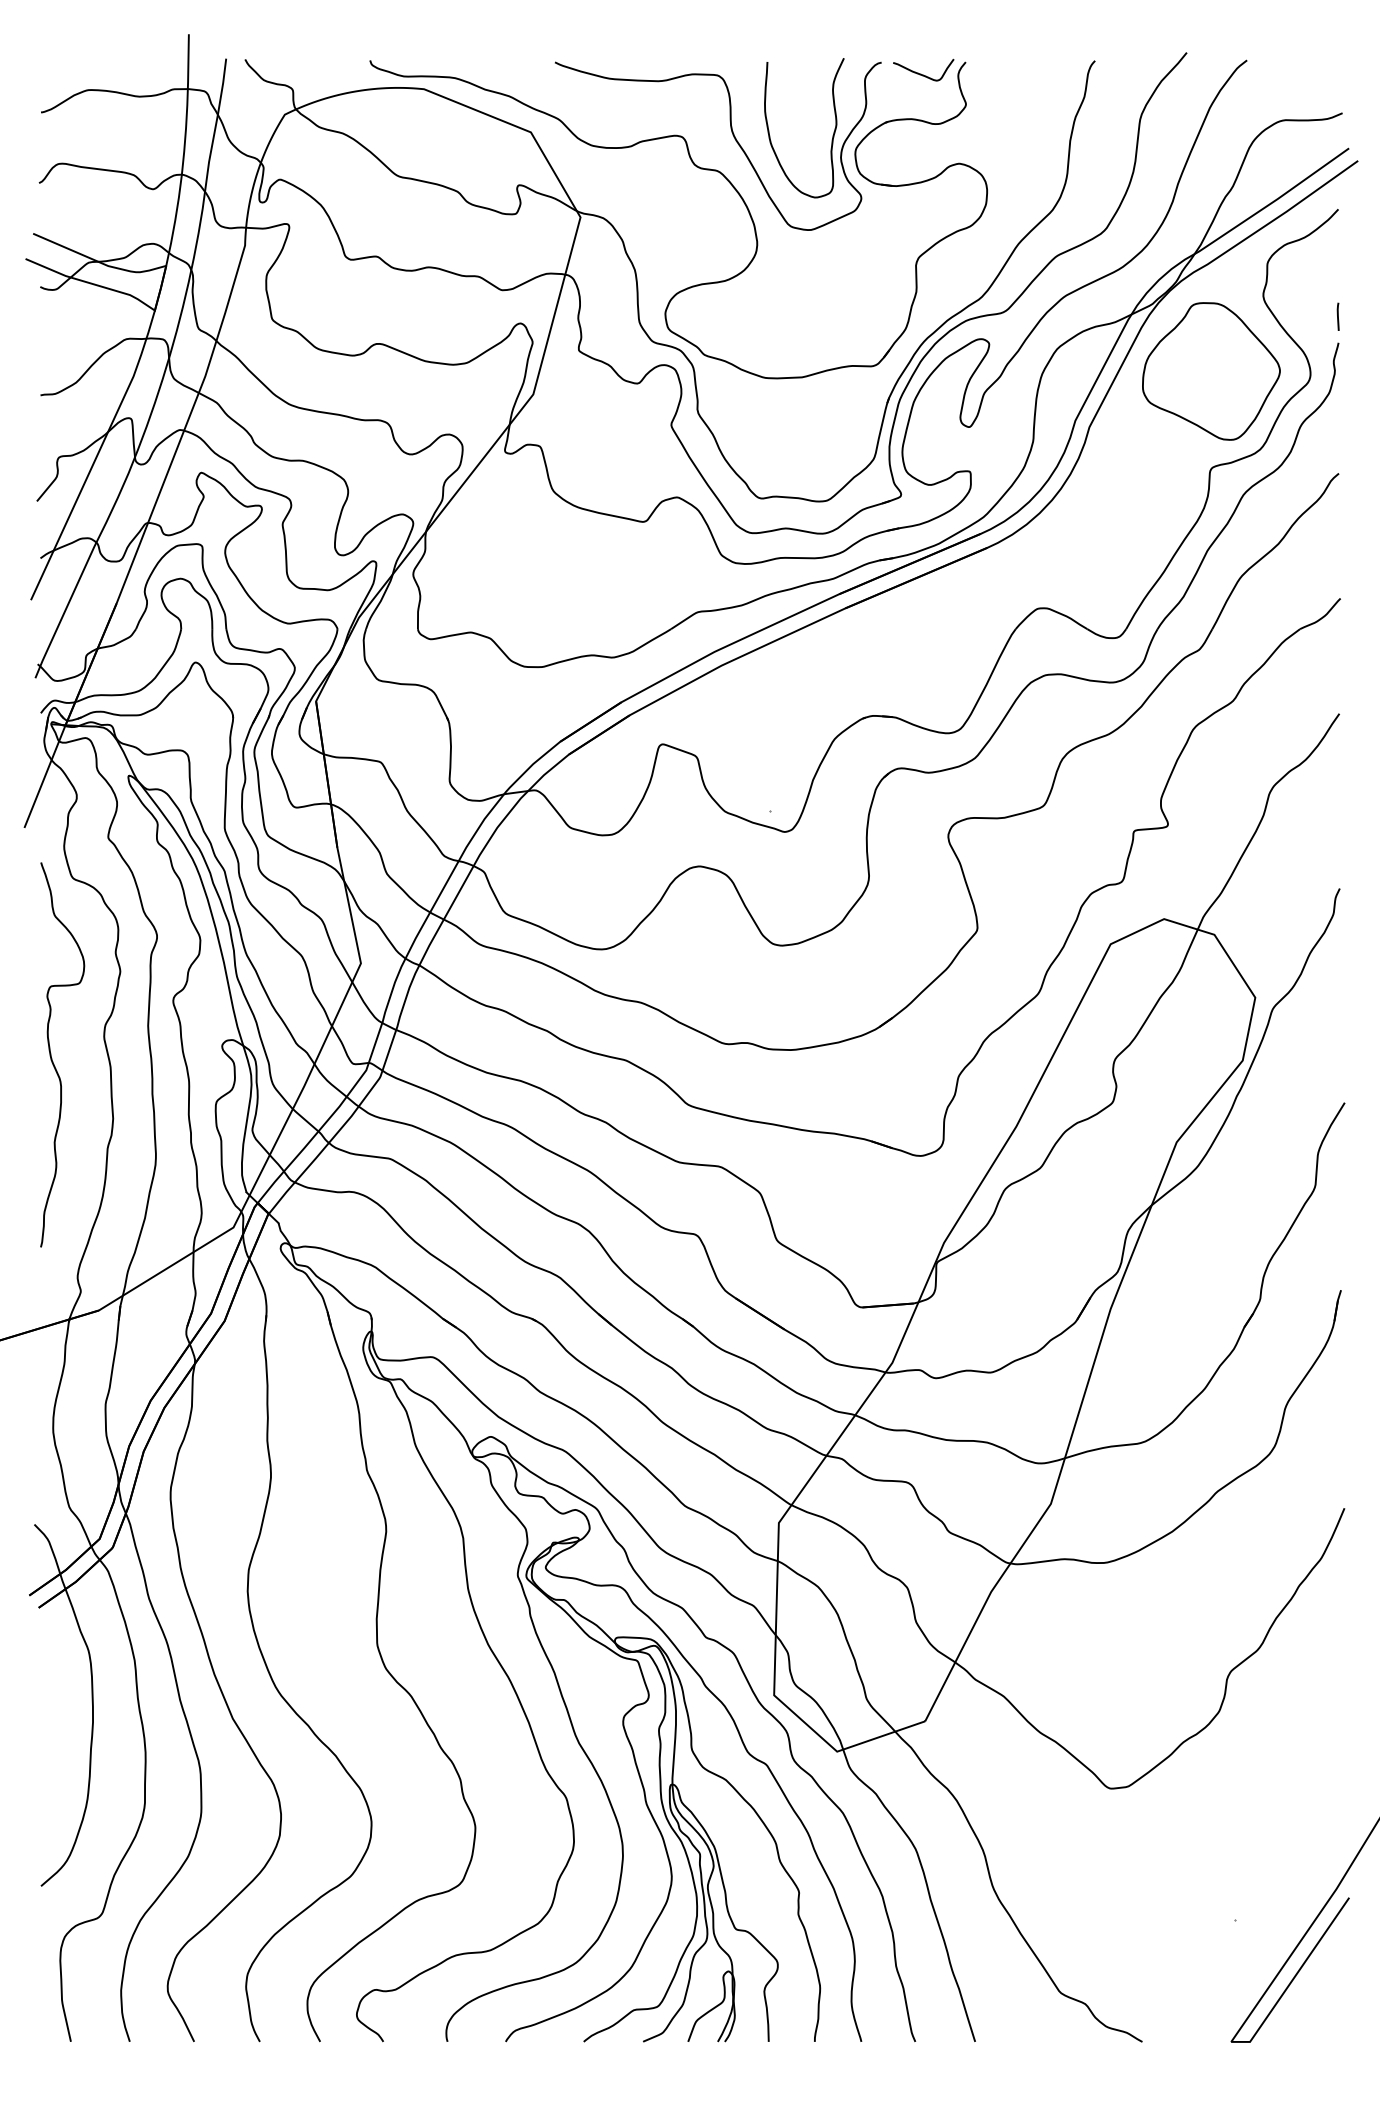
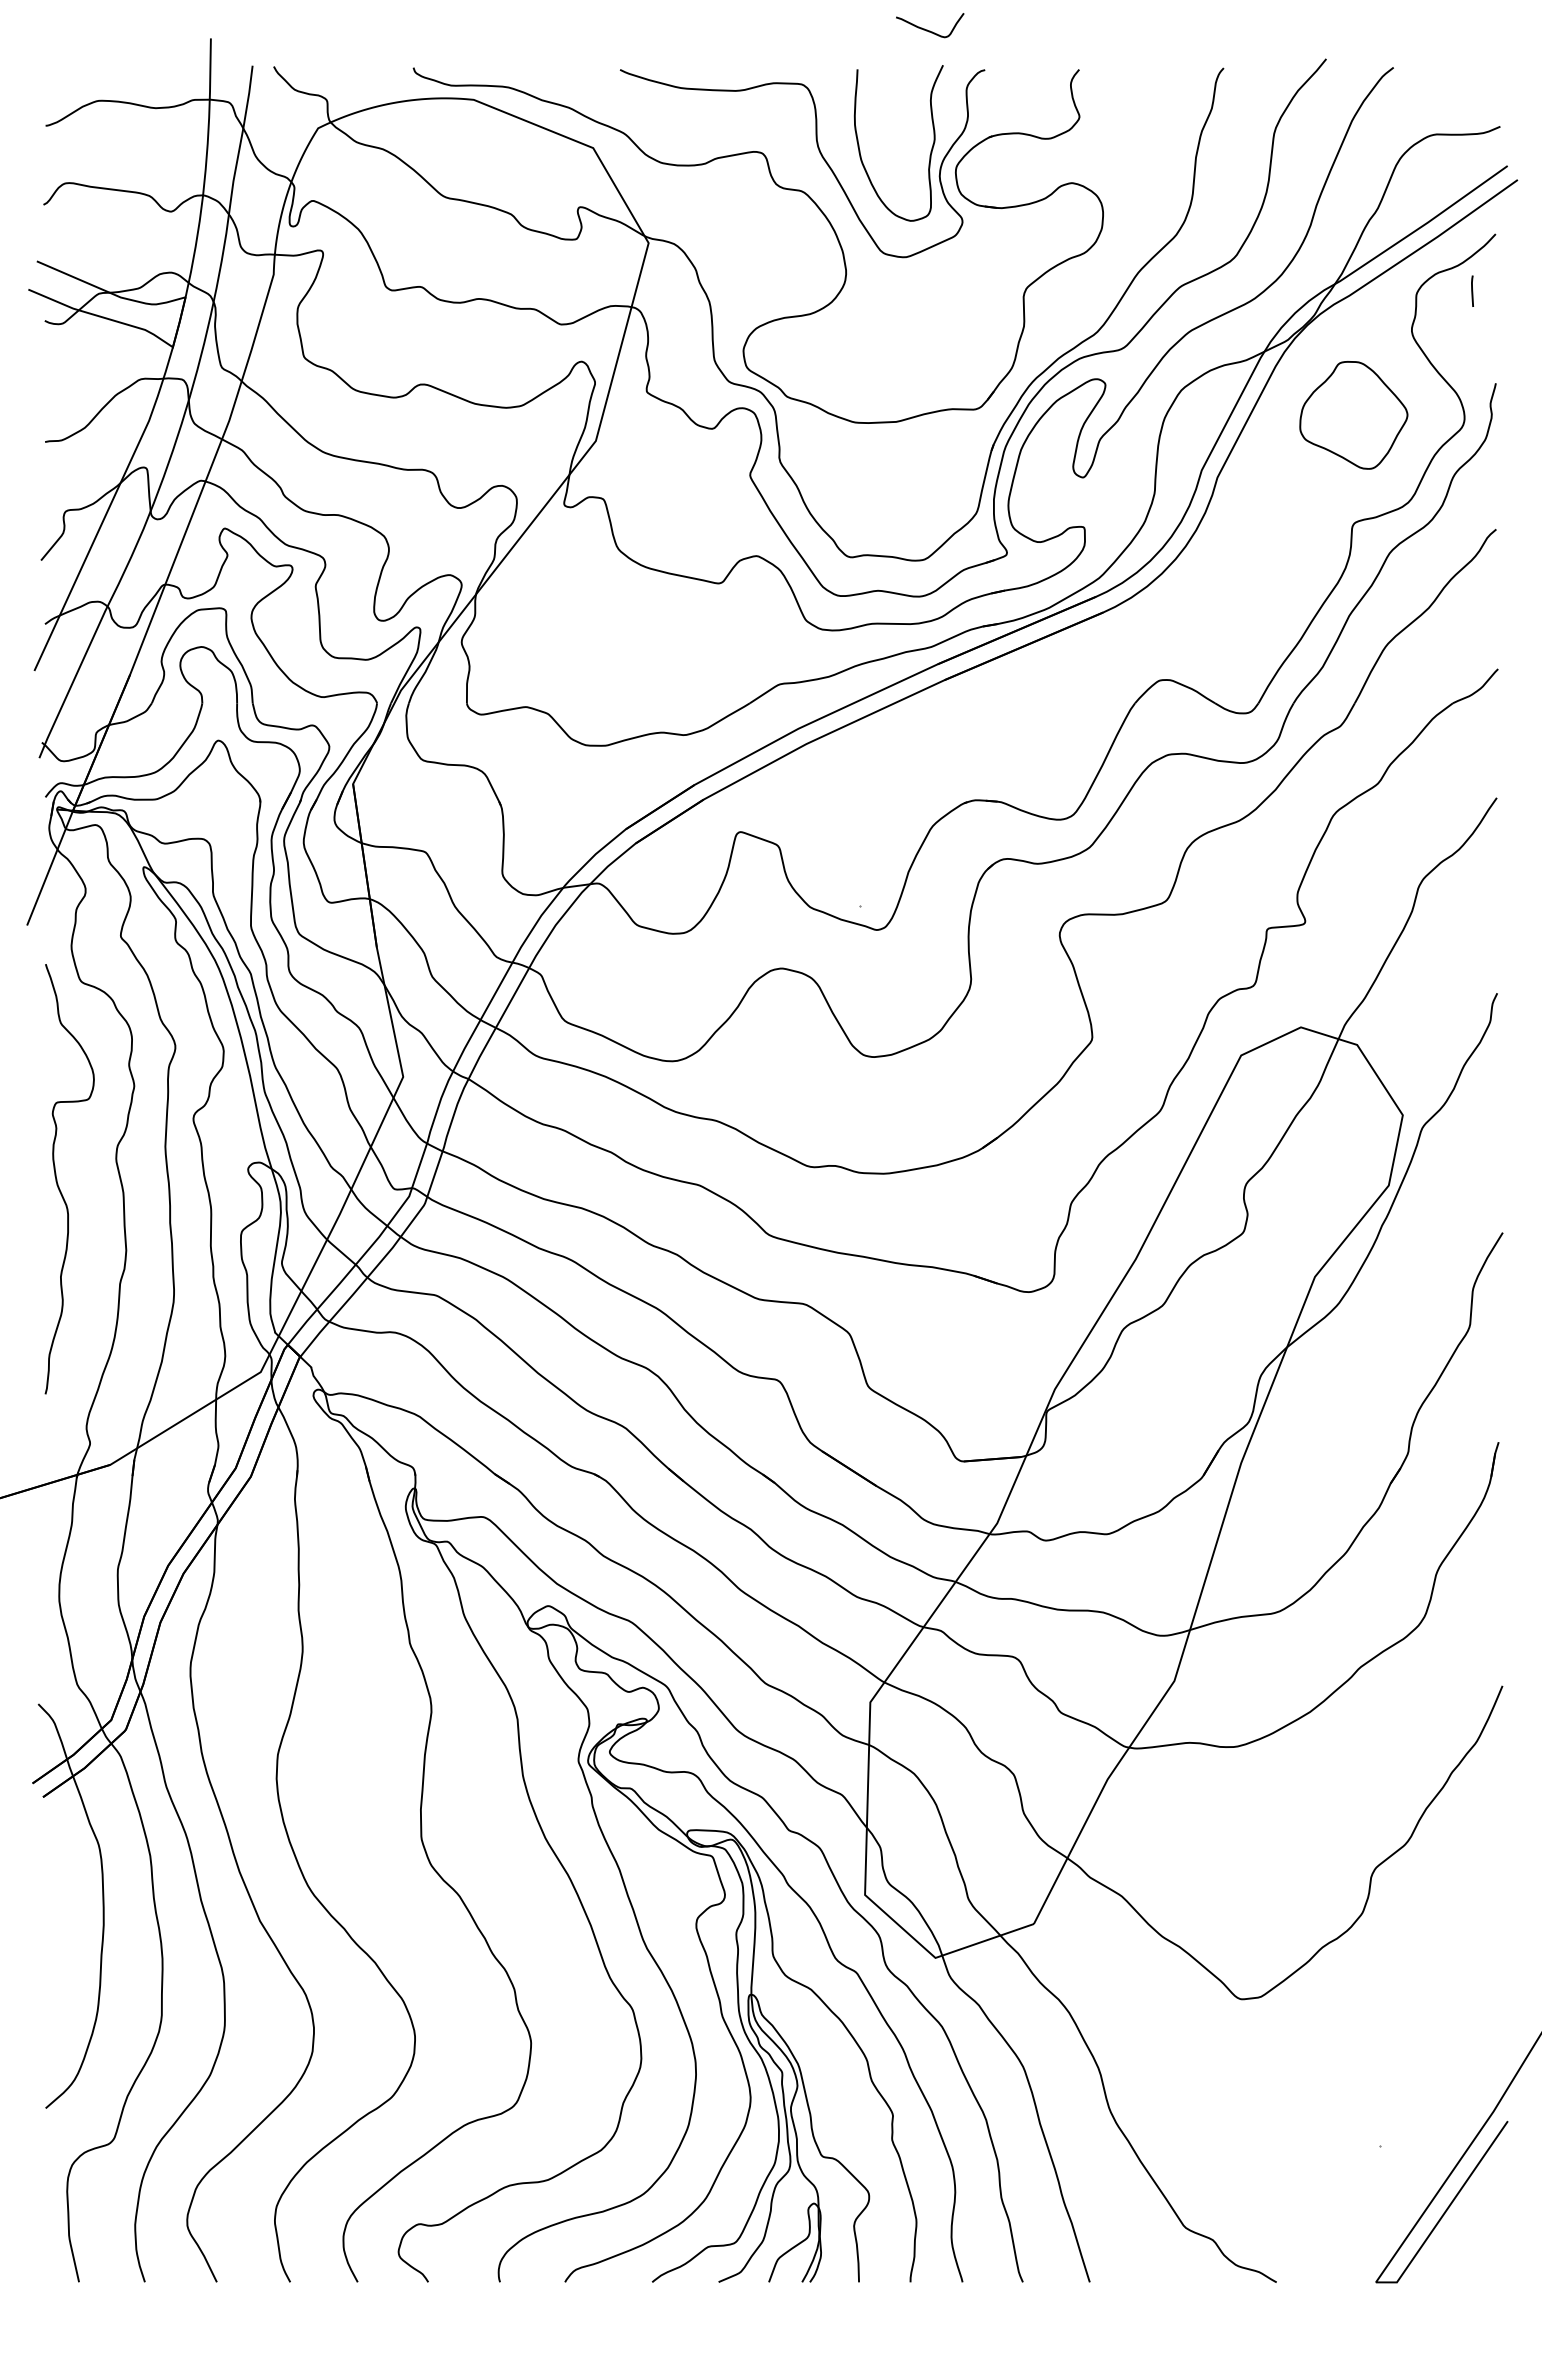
curve: (921, 73) -> (927, 29), moved
line: (1338, 316) -> (1472, 290), moved
part: (1211, 371) -> (1353, 415), size x0.7

